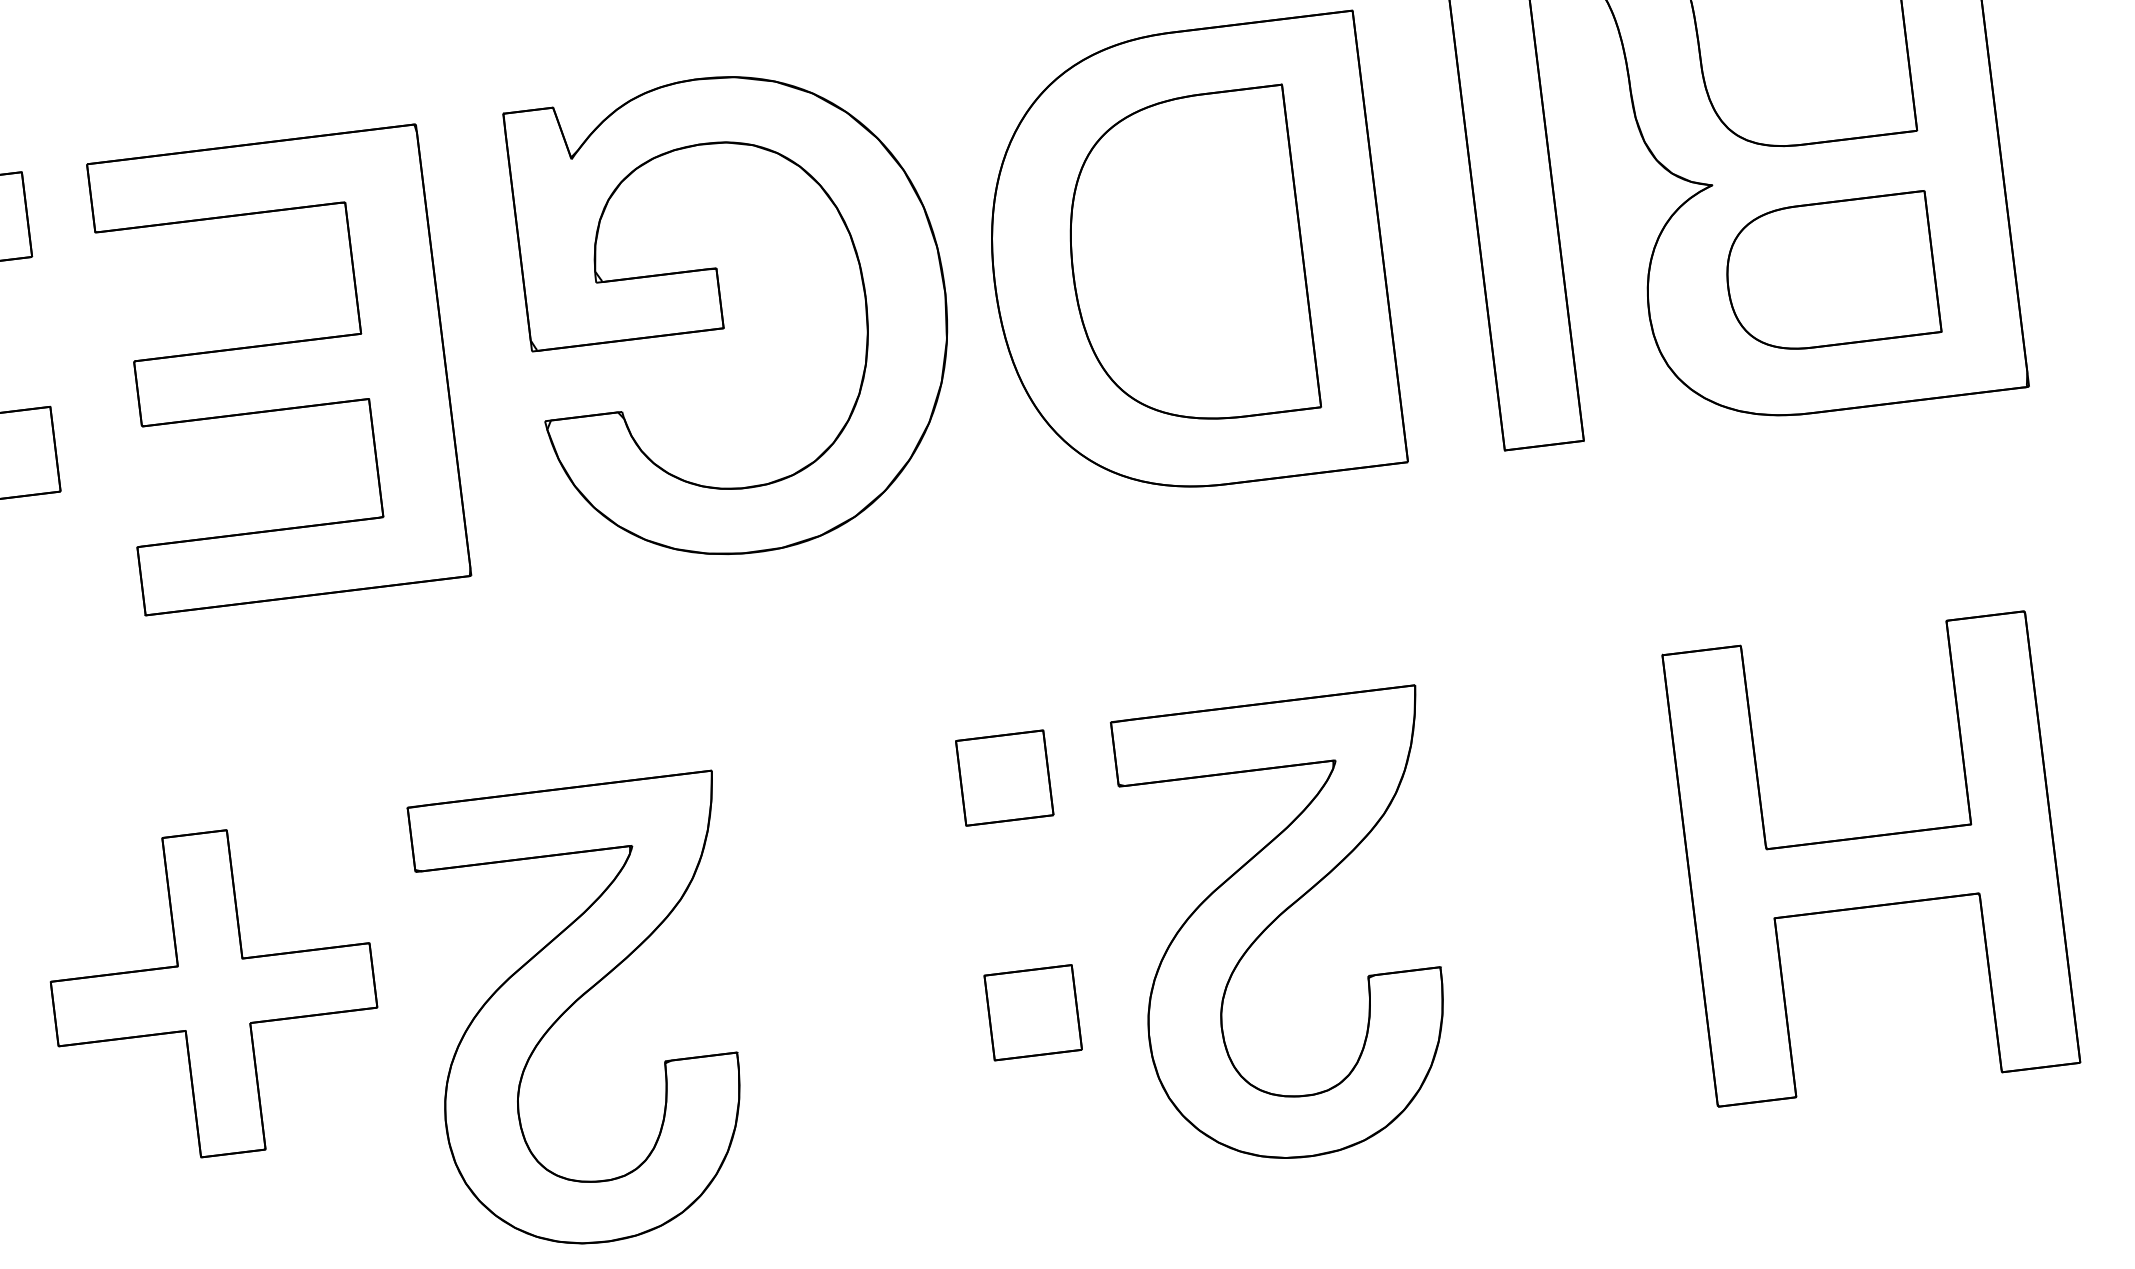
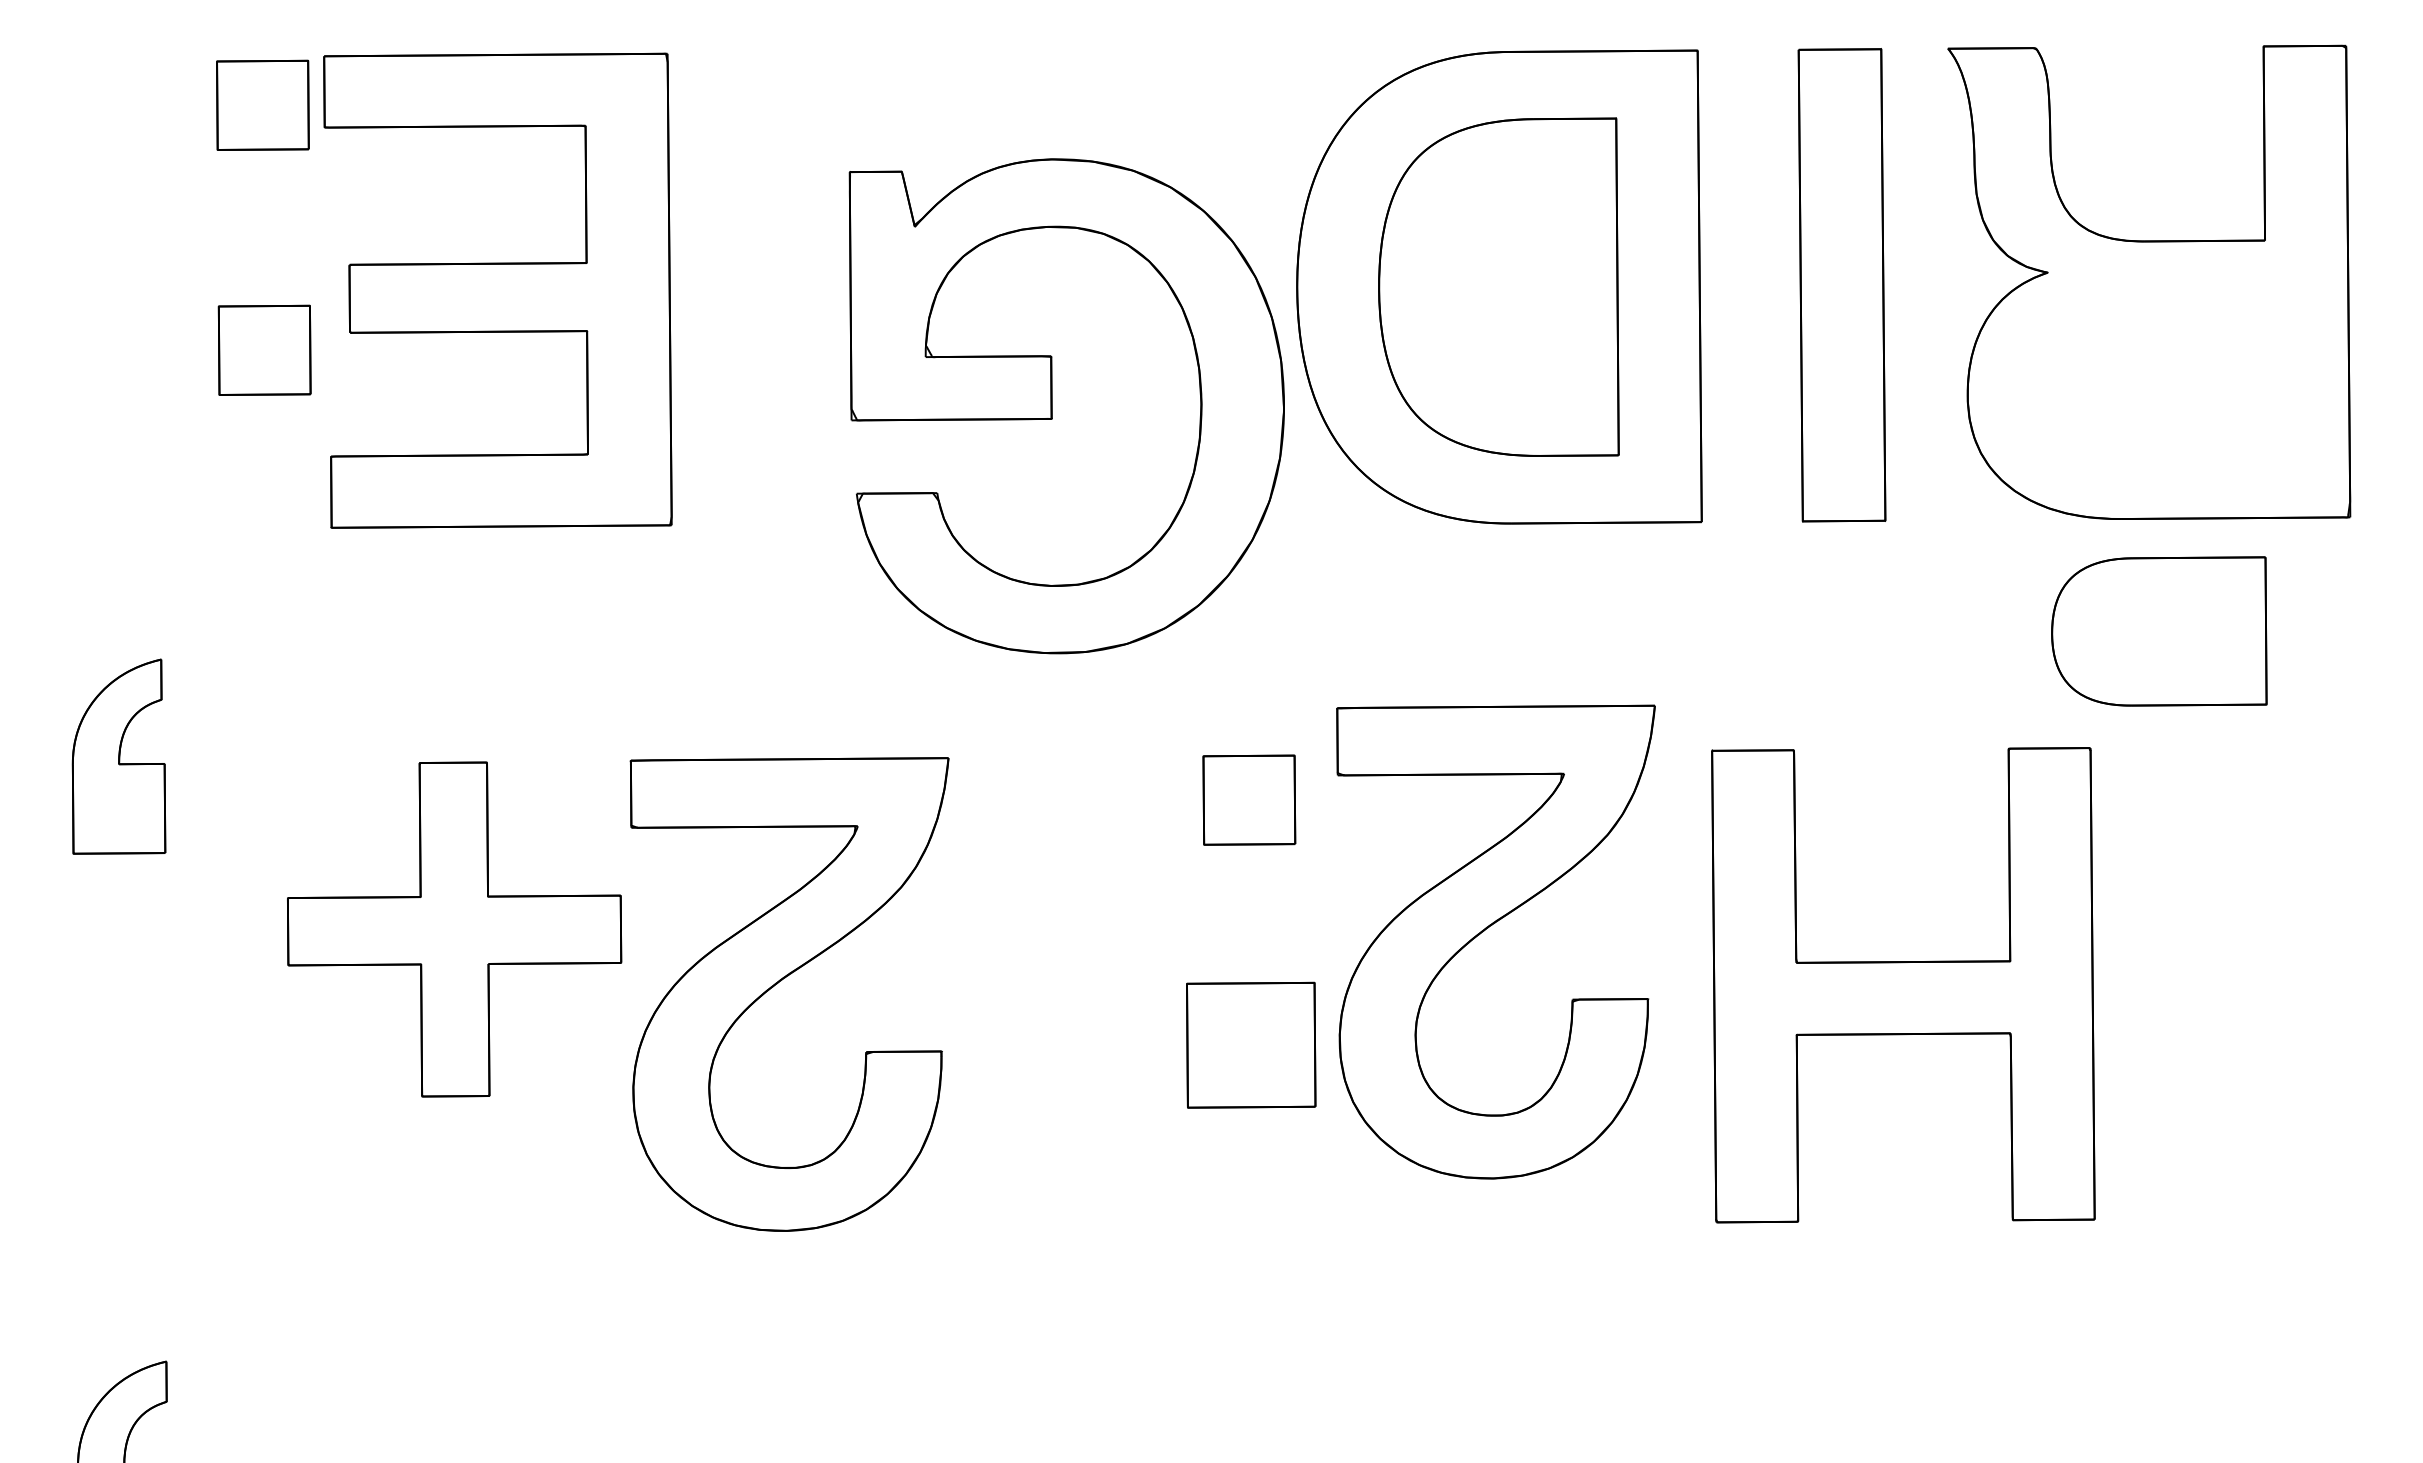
part: (1830, 273) -> (2159, 631), moved
part: (723, 316) -> (1052, 406), moved
part: (278, 369) -> (497, 290), moved
part: (1871, 859) -> (1903, 985), moved
part: (1279, 916) -> (1488, 928), moved
part: (213, 993) -> (454, 929), moved
part: (1032, 1012) -> (1250, 1044), size x1.4

